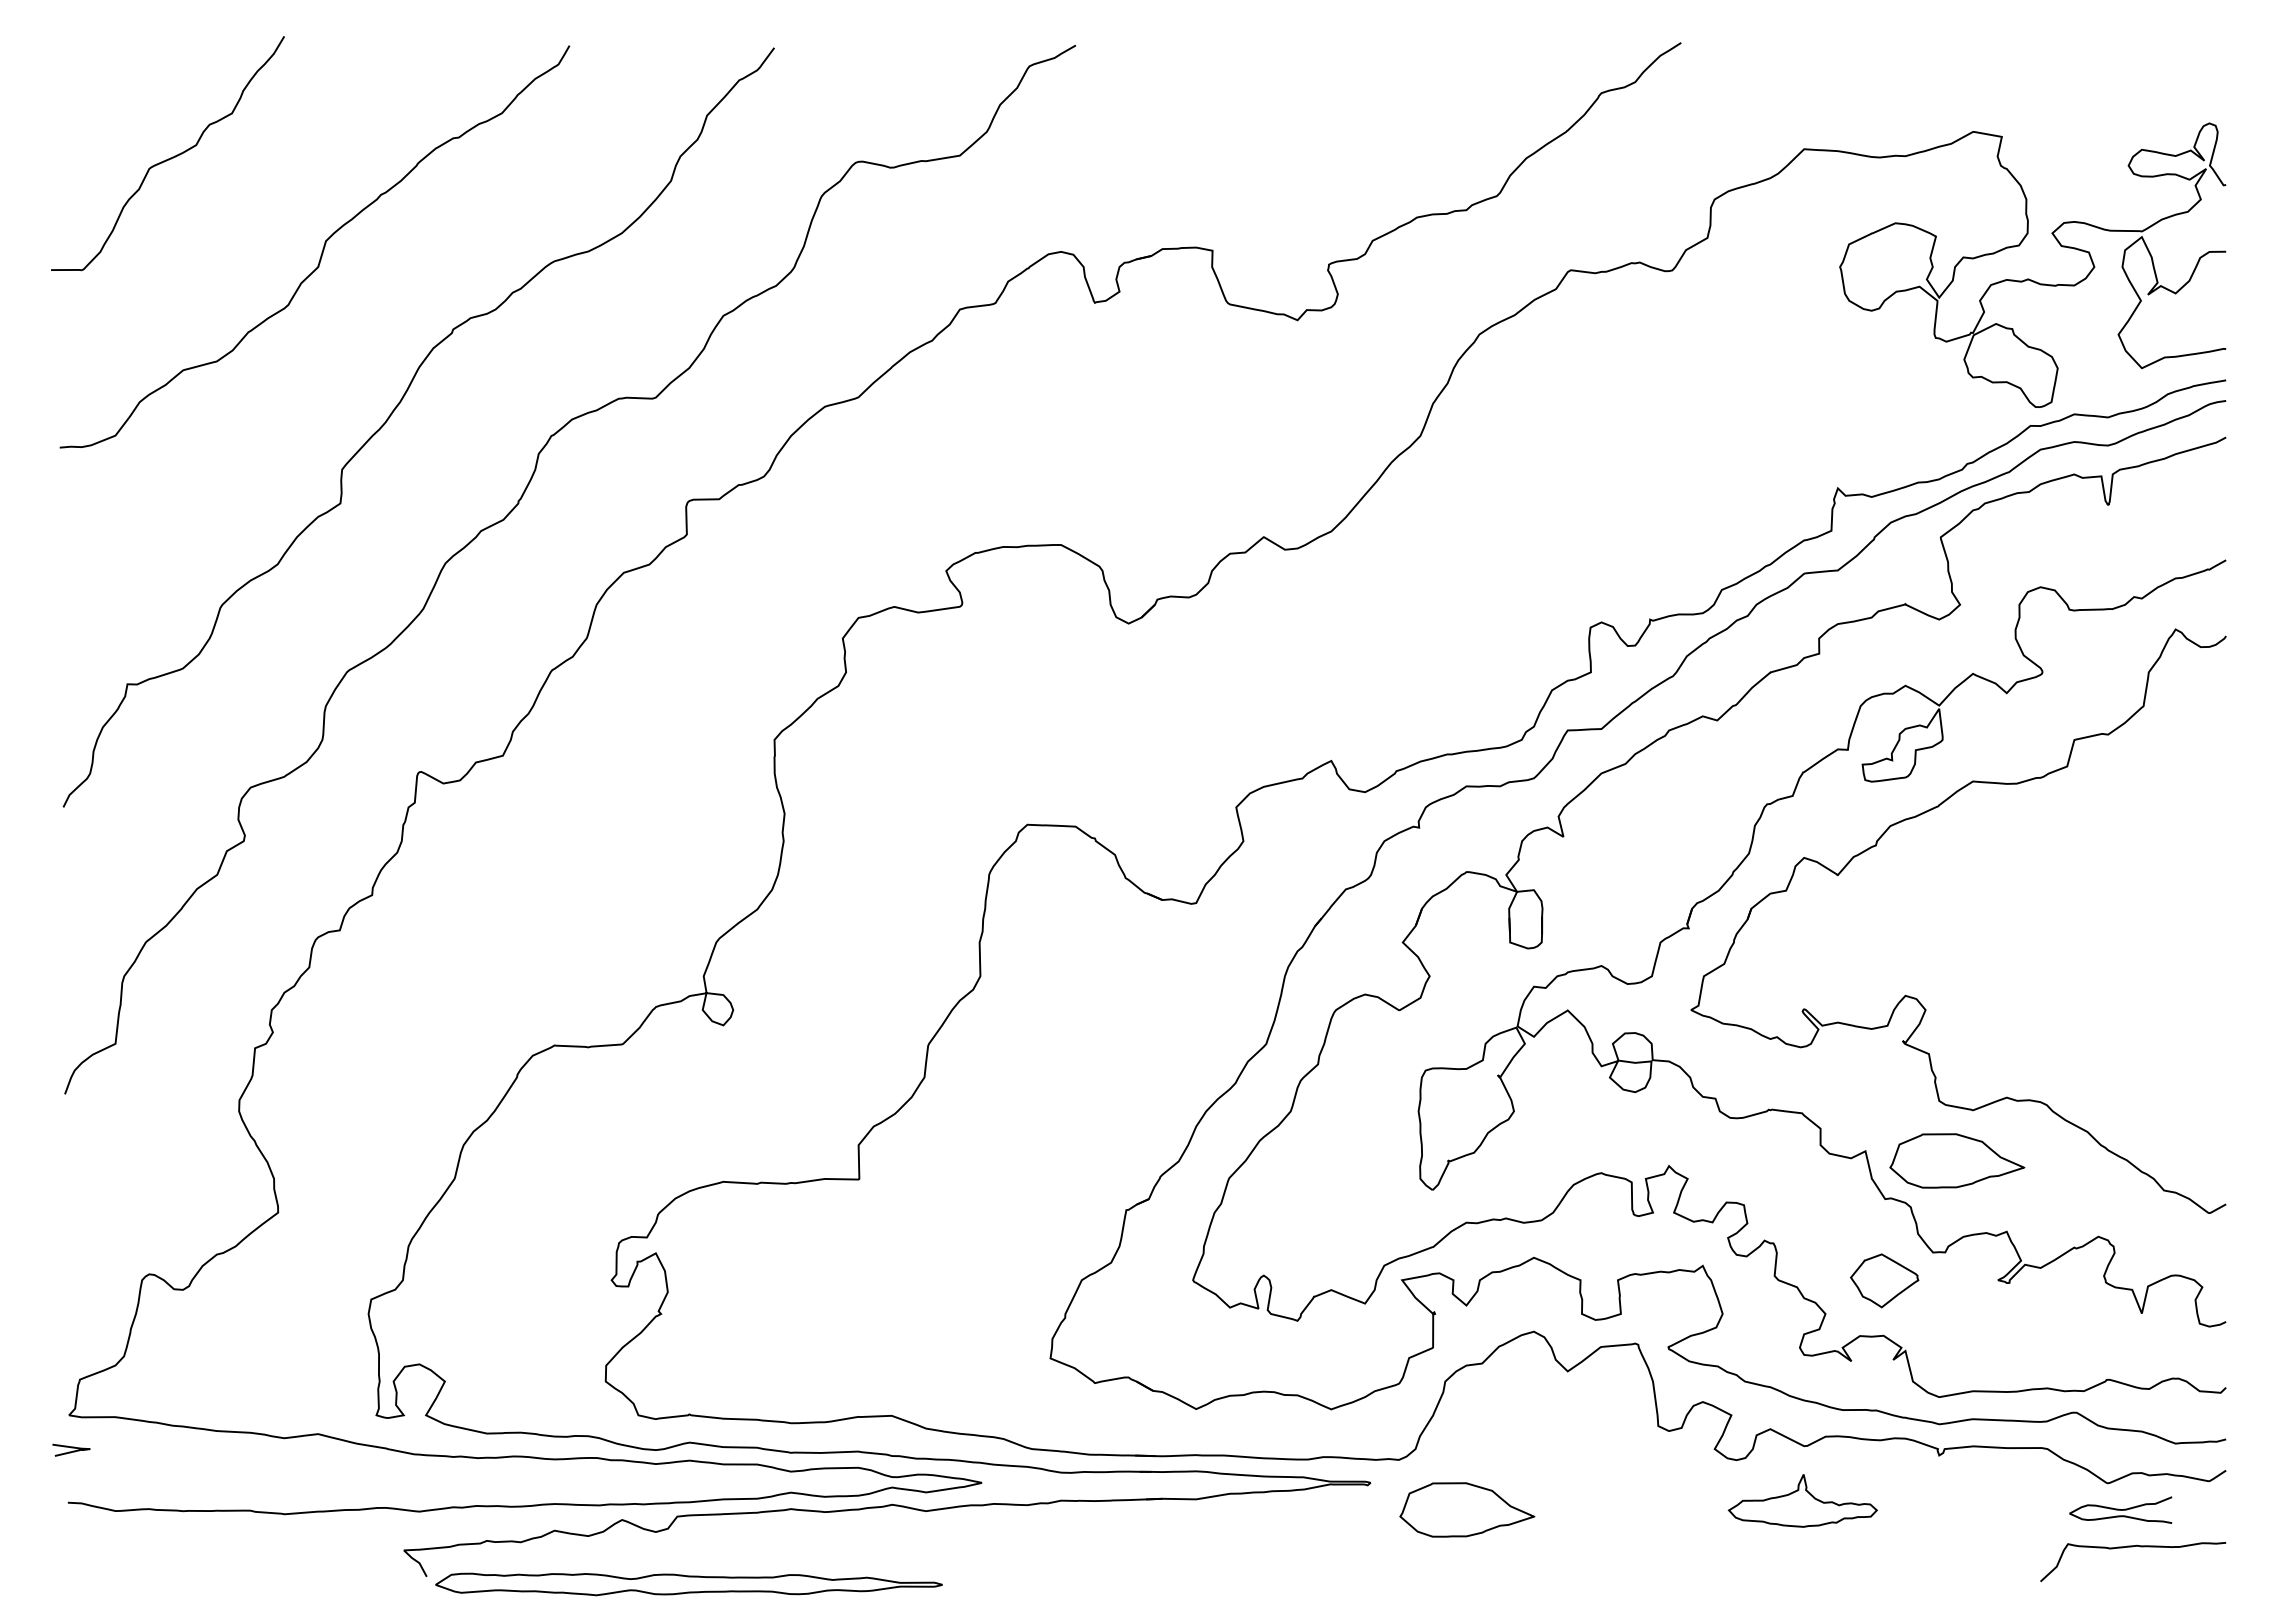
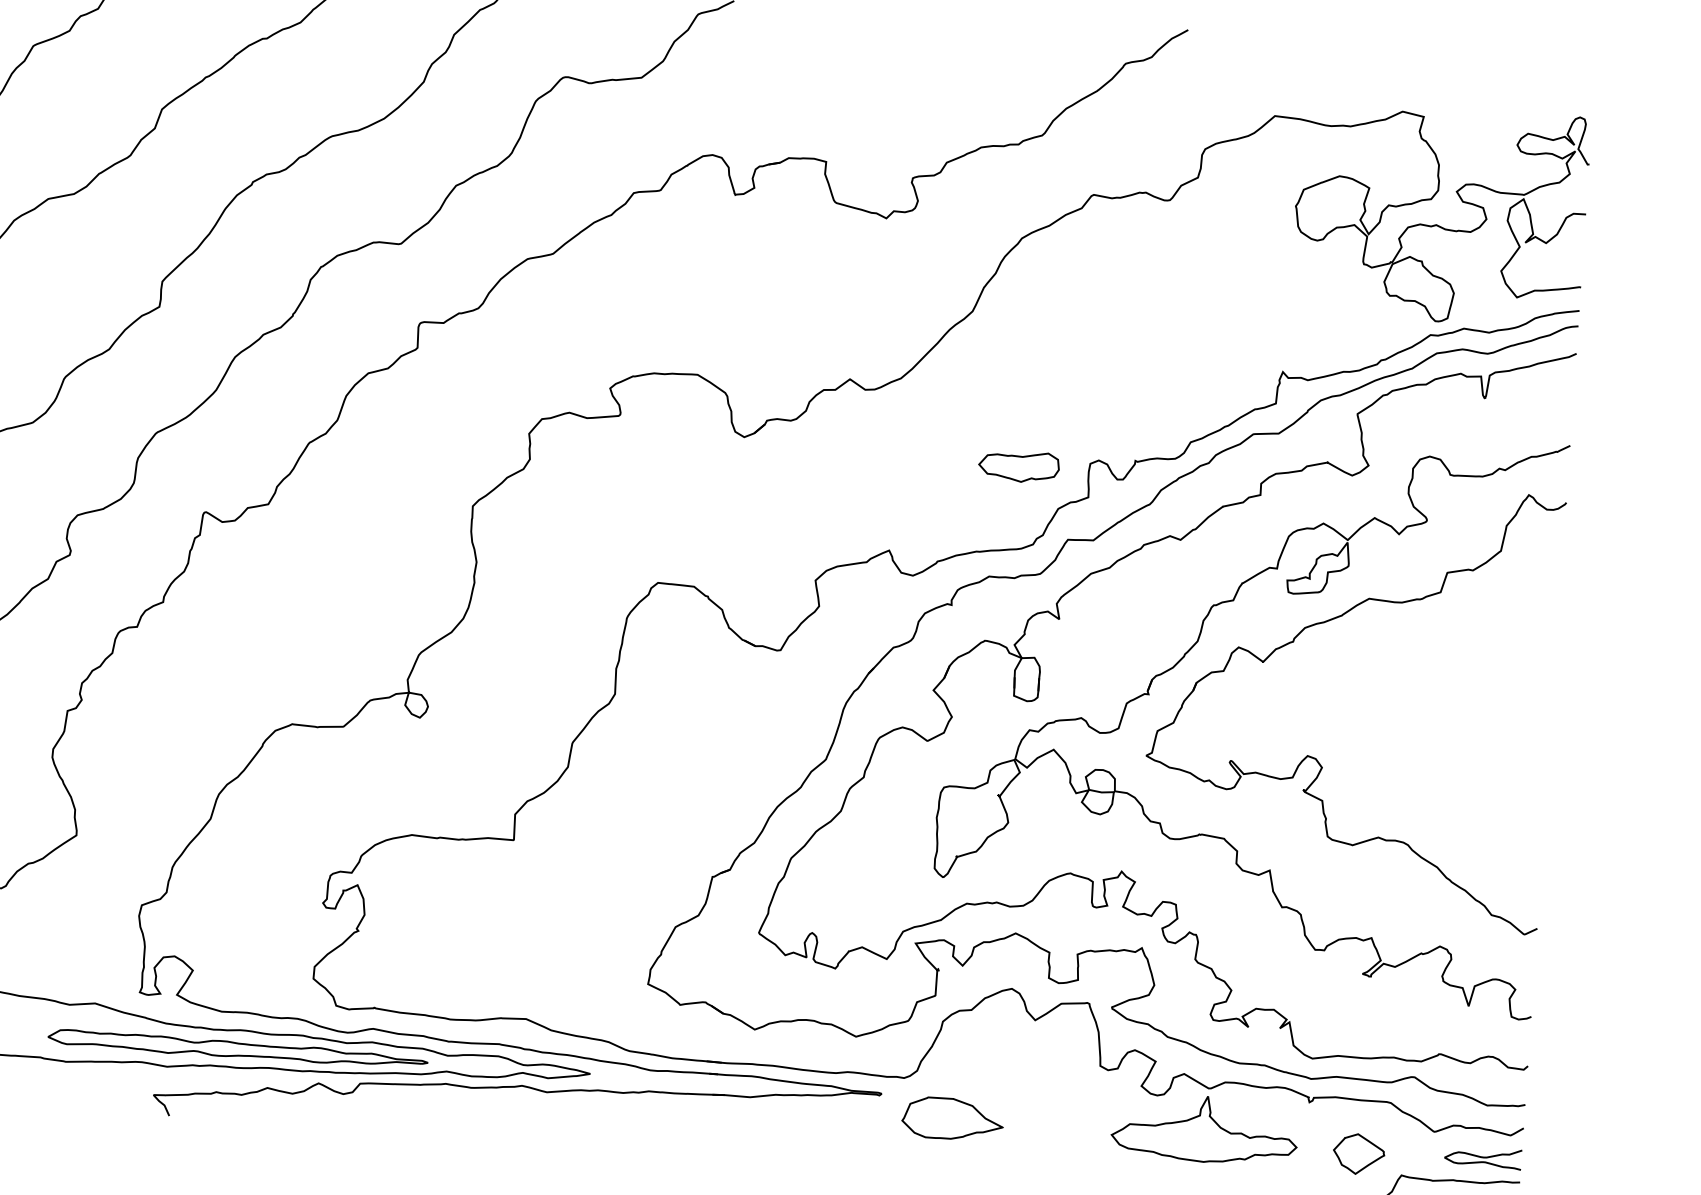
part: (1496, 637) -> (1019, 466), added
part: (1957, 1160) -> (1338, 882), removed
part: (1884, 1280) -> (1358, 1153), moved
part: (1802, 1500) -> (1204, 1129), size x1.67
curve: (2120, 1509) -> (1482, 1157), moved
part: (688, 1584) -> (237, 1049), moved

